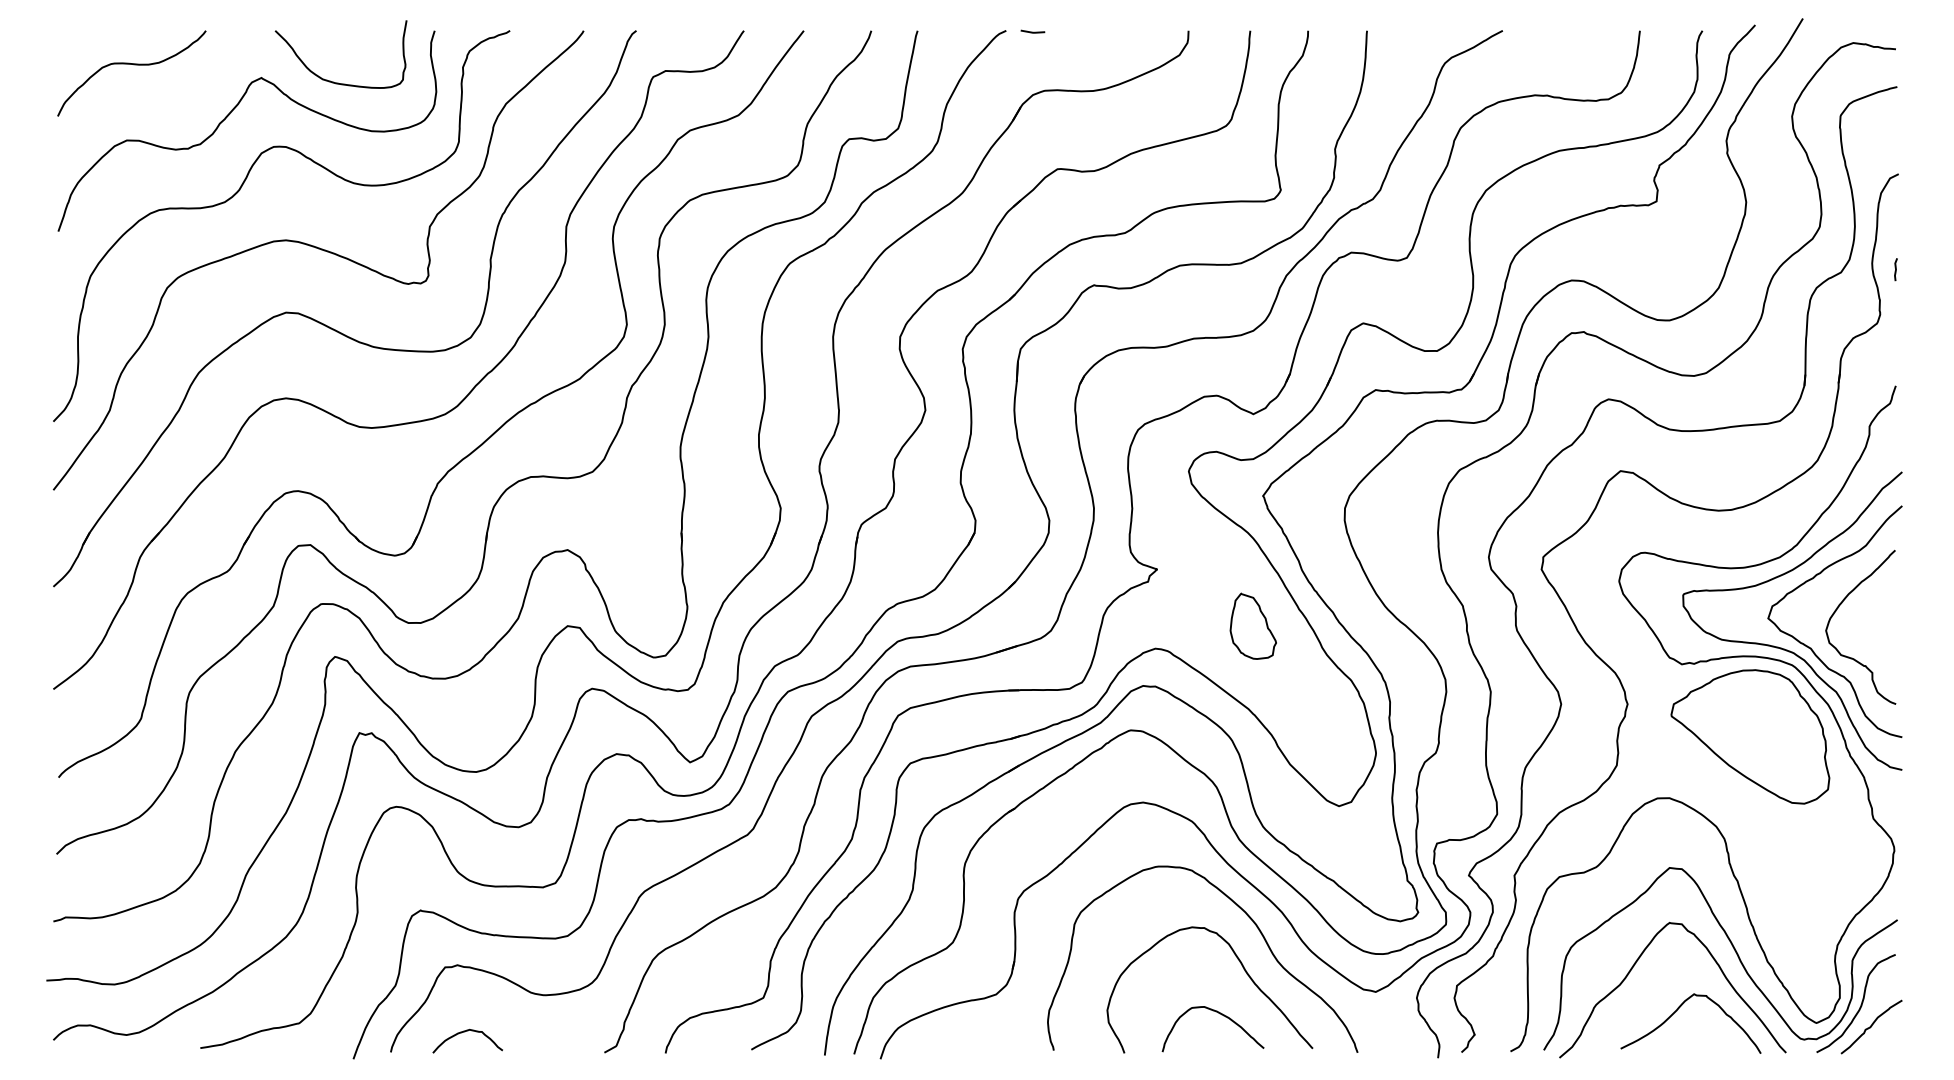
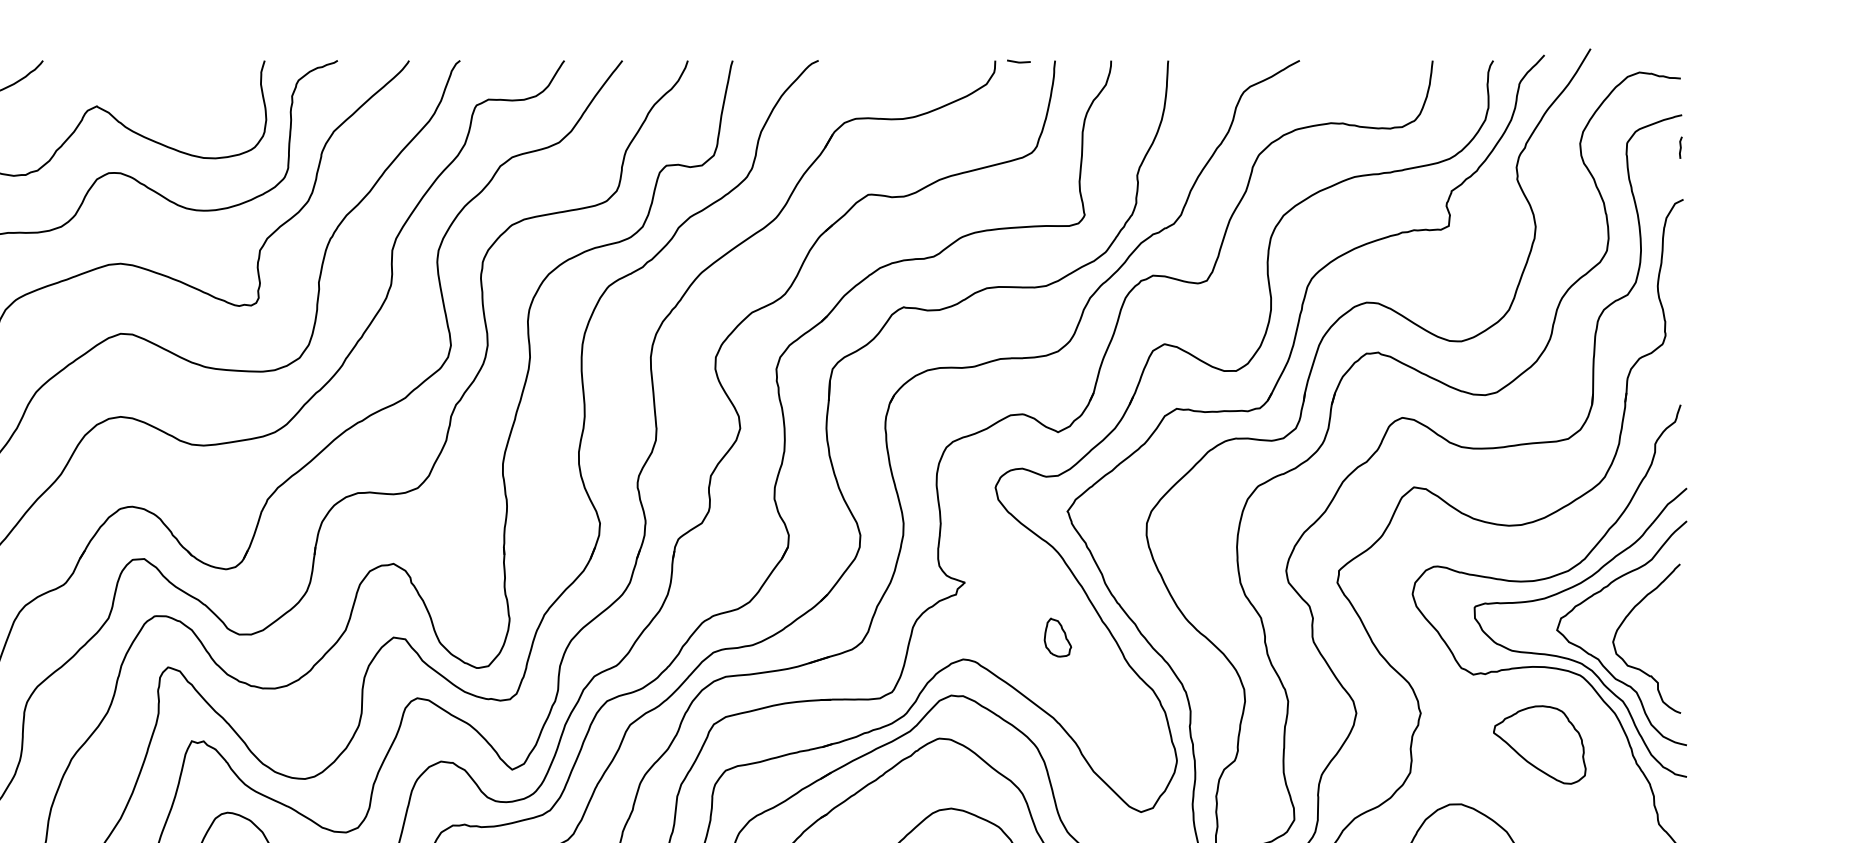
line: (1032, 31) -> (1018, 61), moved
curve: (330, 80) -> (163, 108), removed
line: (1895, 269) -> (1680, 147), moved
part: (1252, 625) -> (1057, 636), size x0.6
part: (1750, 736) -> (1539, 744), size x0.6

